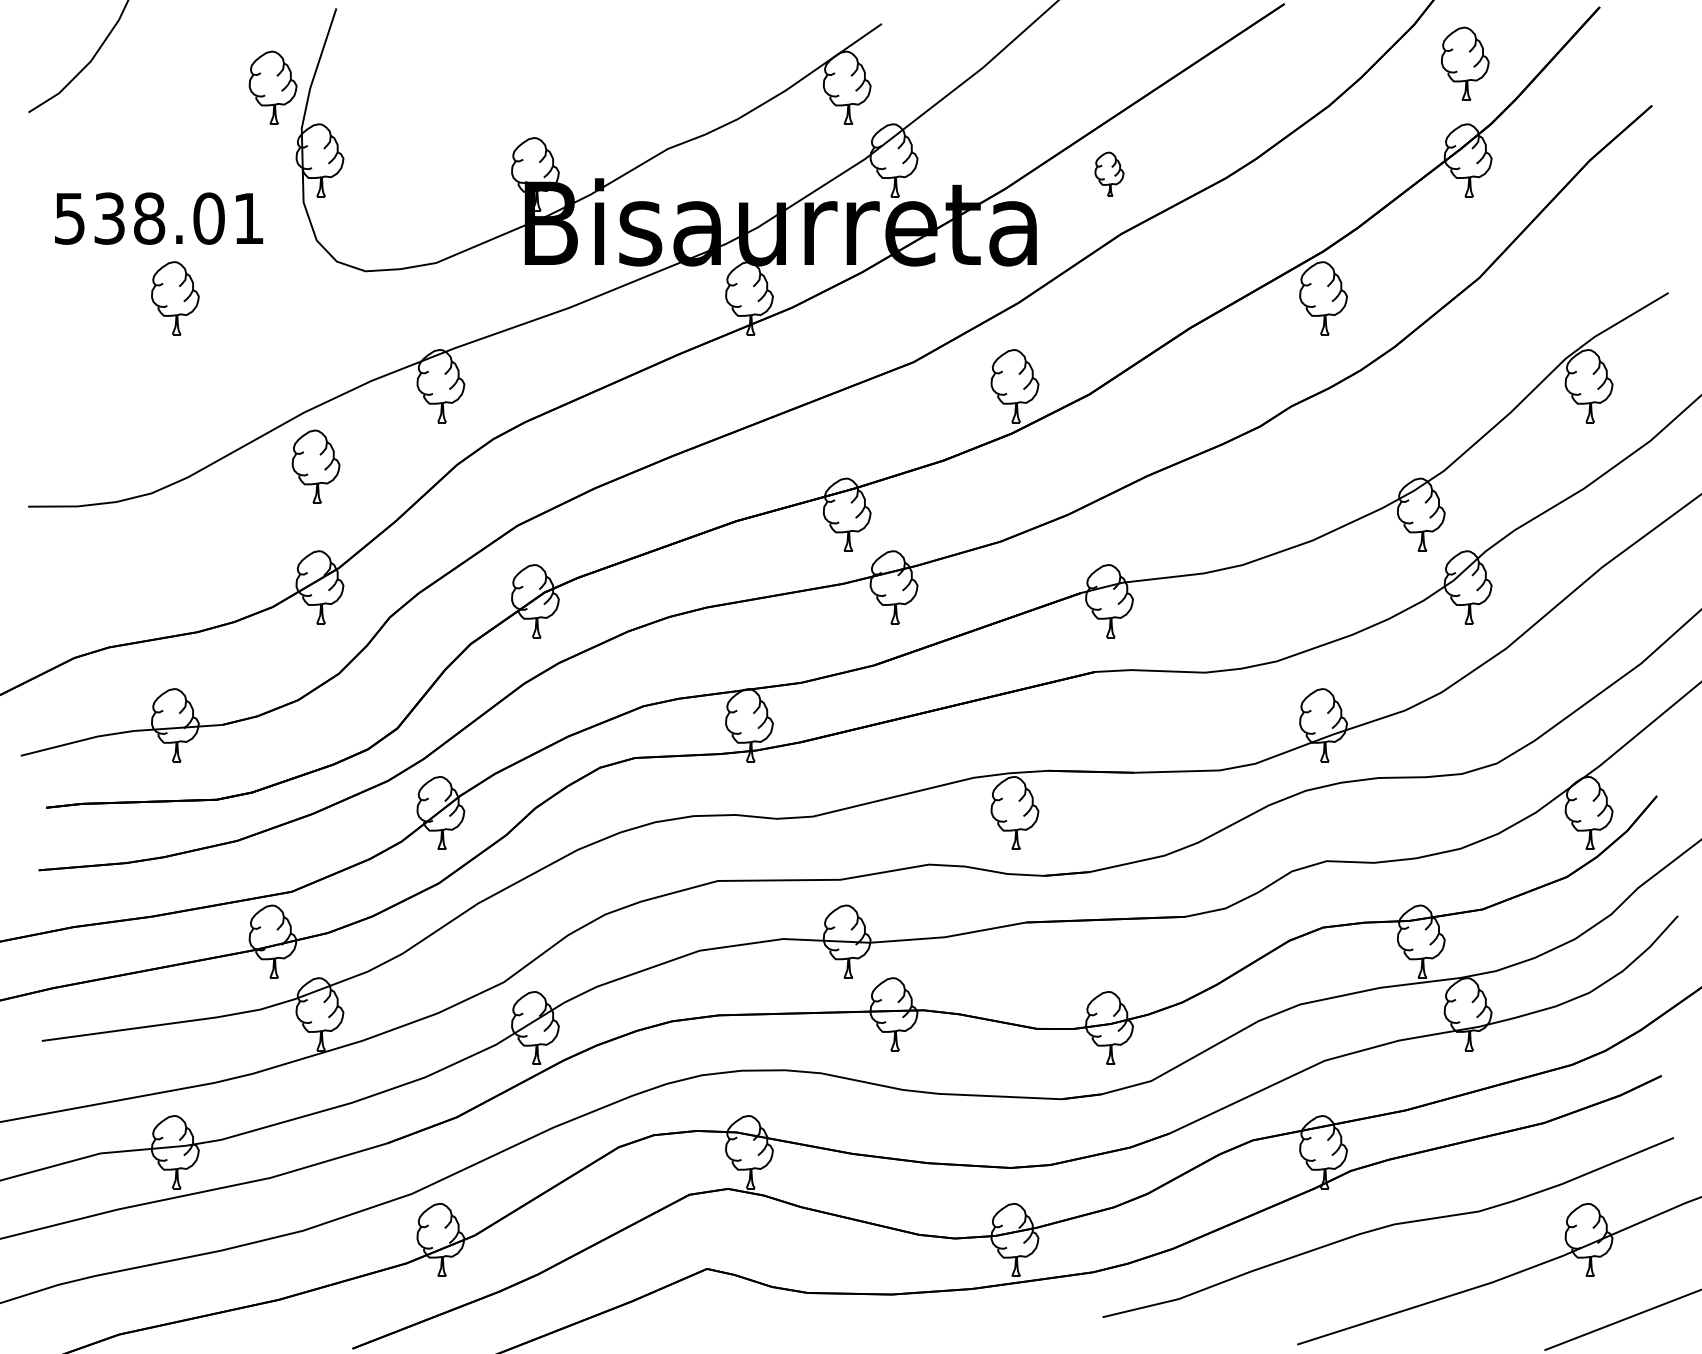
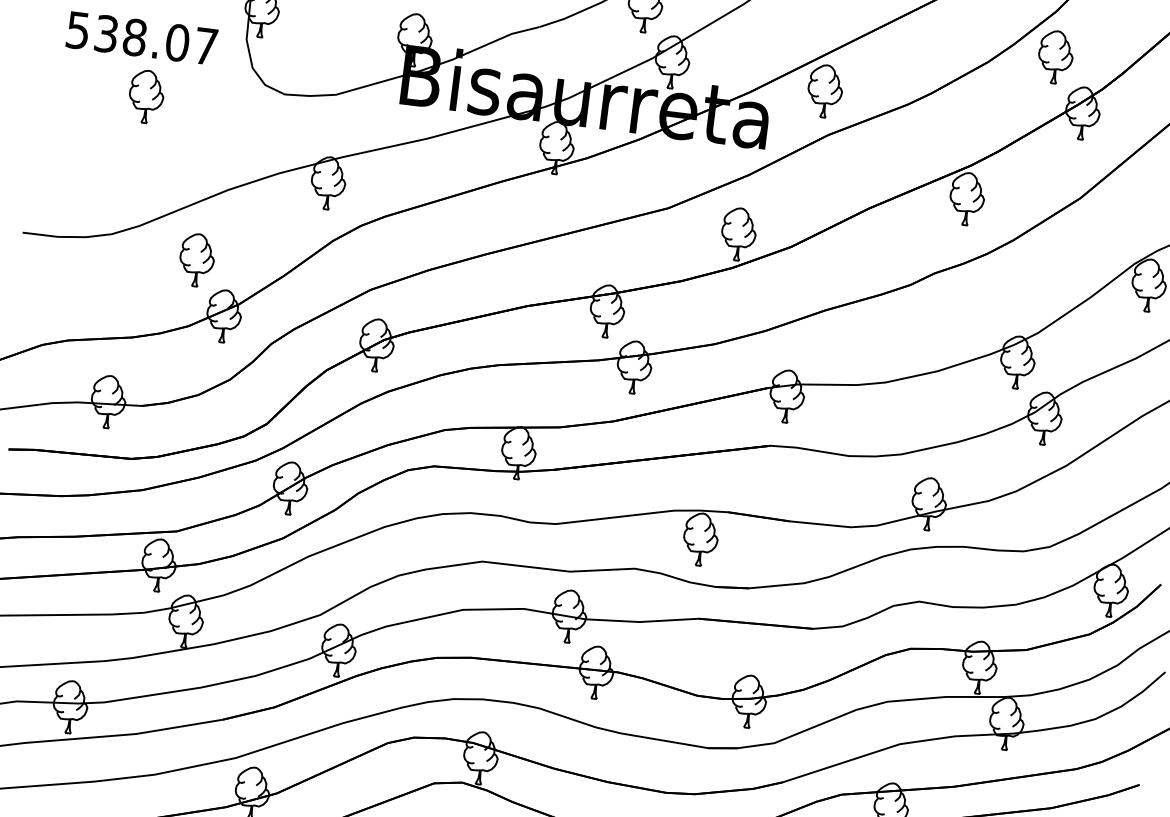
part: (1465, 63) -> (1055, 57), moved
part: (1109, 174) -> (825, 91), size x1.67
text: (248, 218) -> (205, 46), 538.01 -> 538.07
part: (315, 466) -> (196, 260), moved

